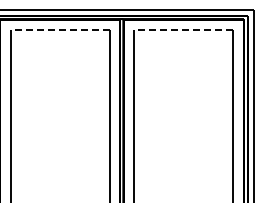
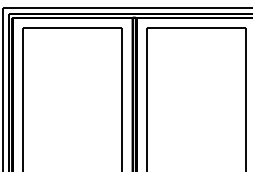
line: (60, 30) -> (73, 28), dashed -> solid
line: (183, 30) -> (196, 28), dashed -> solid

